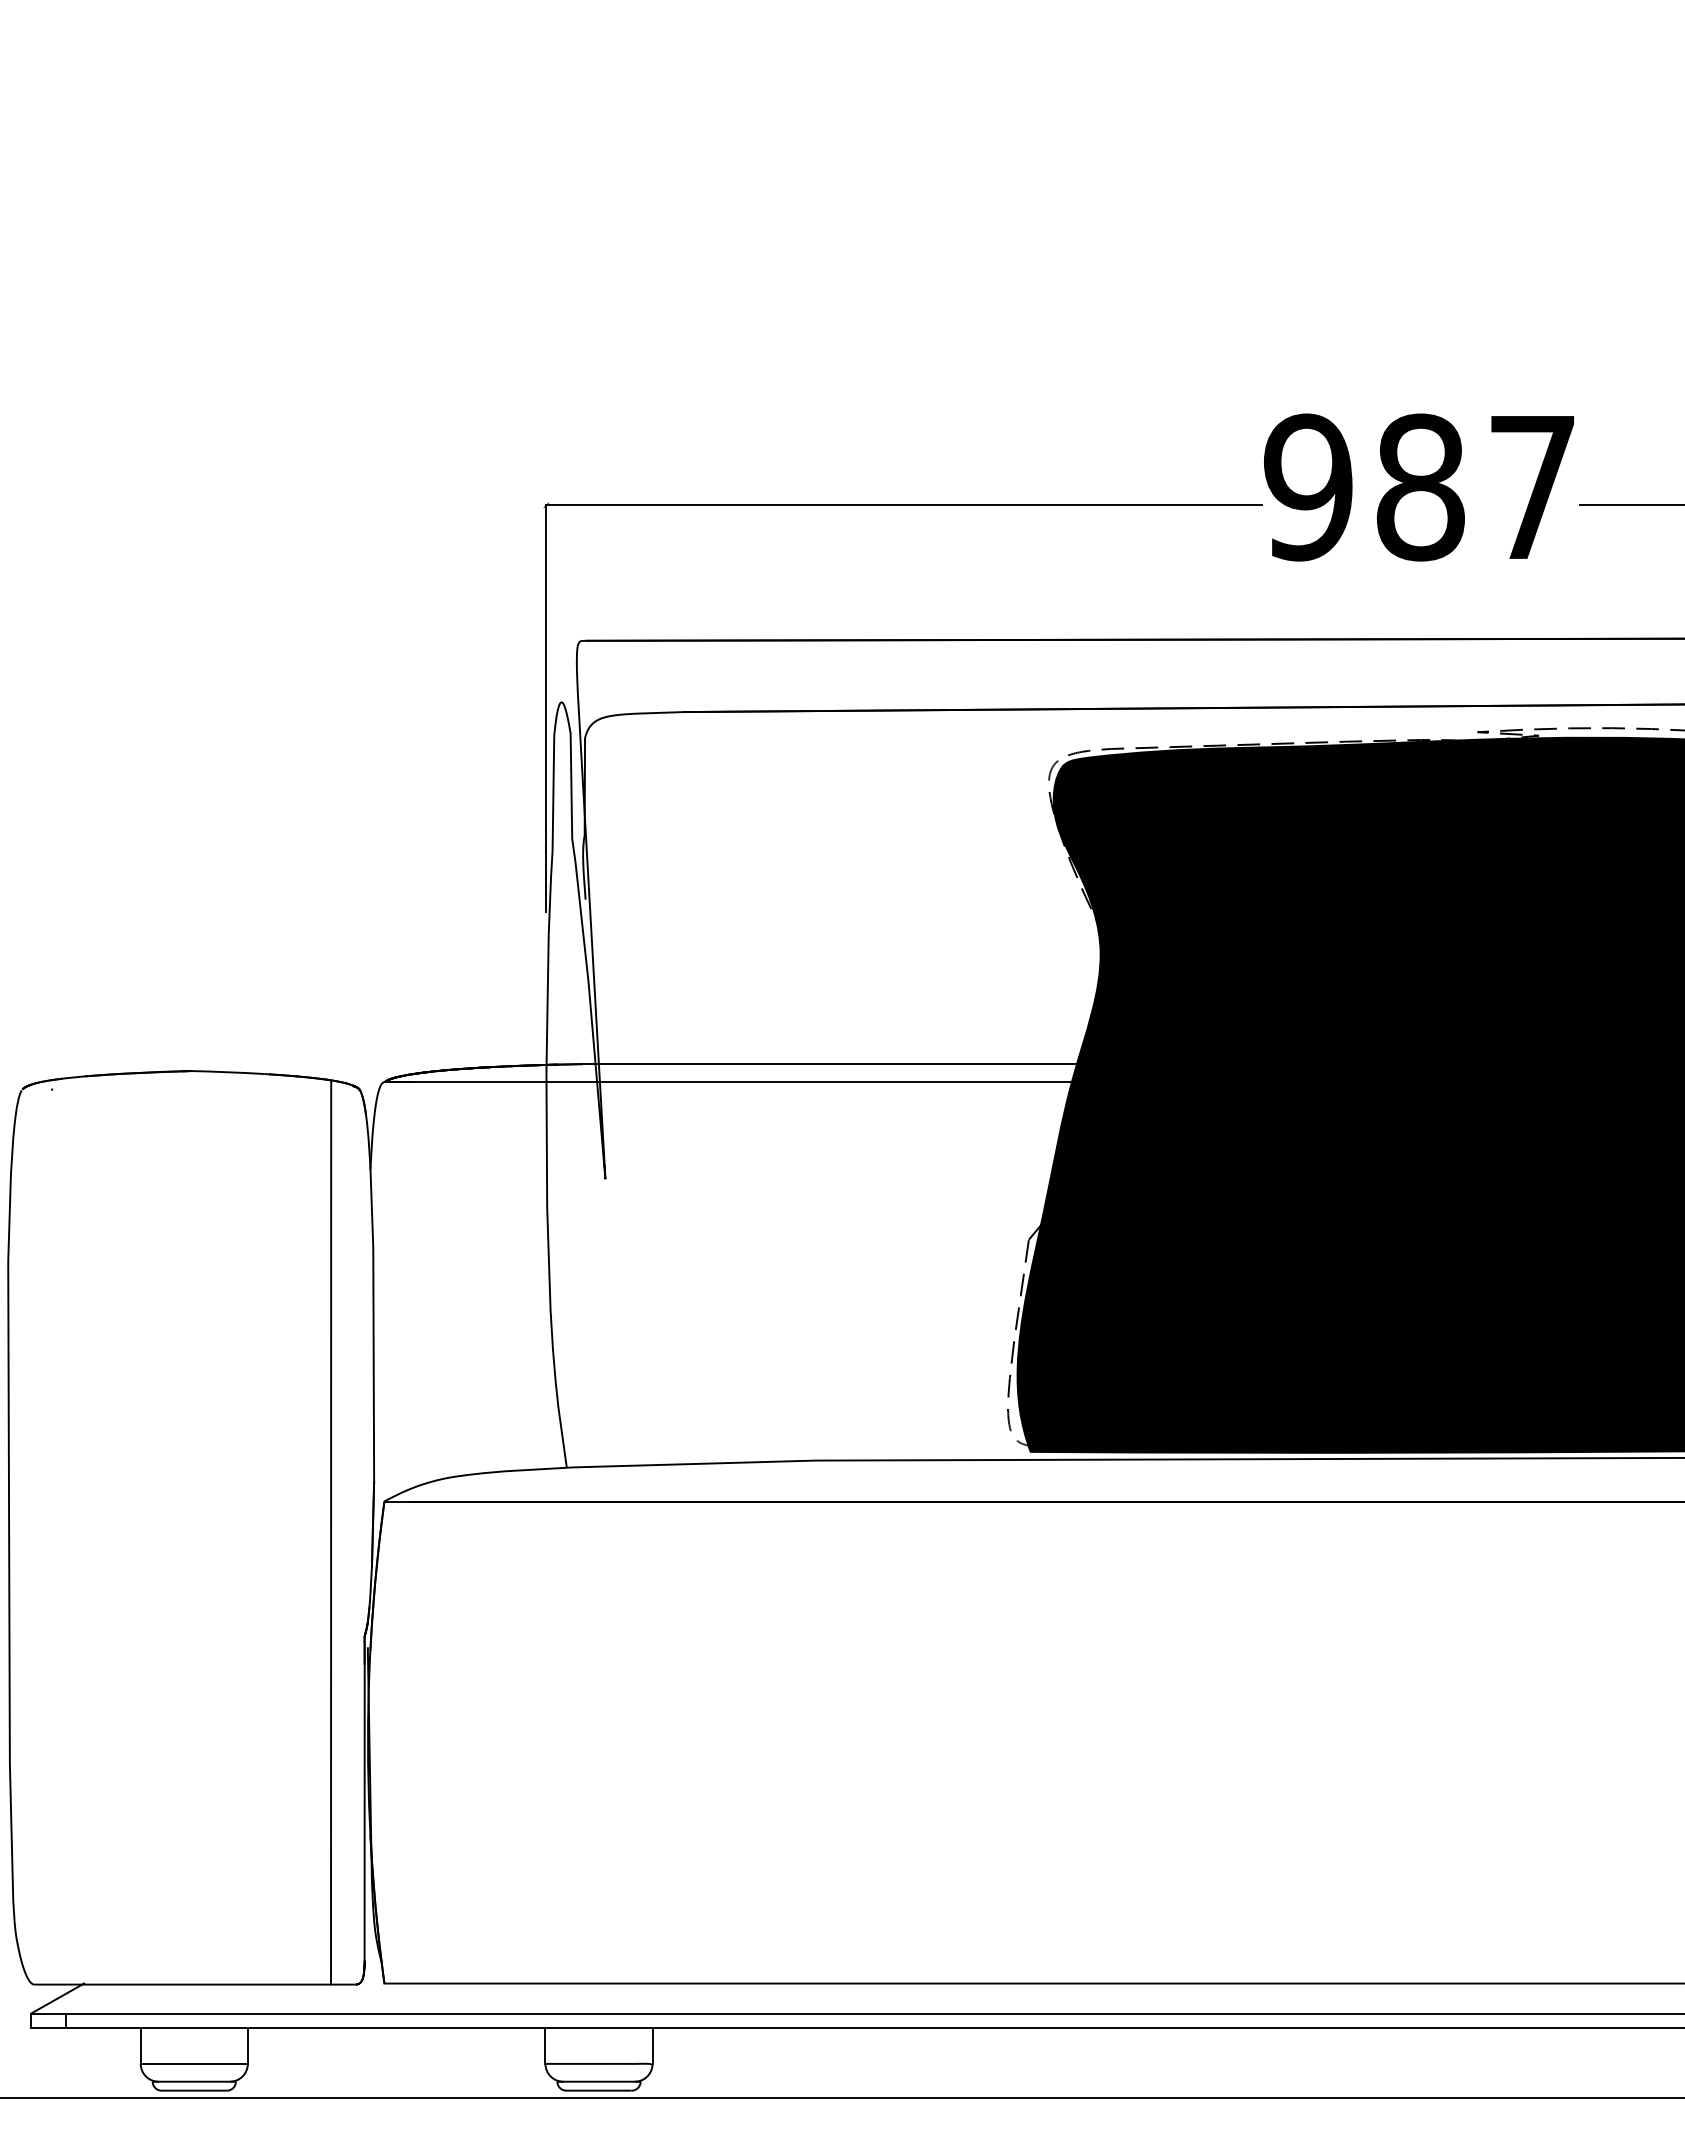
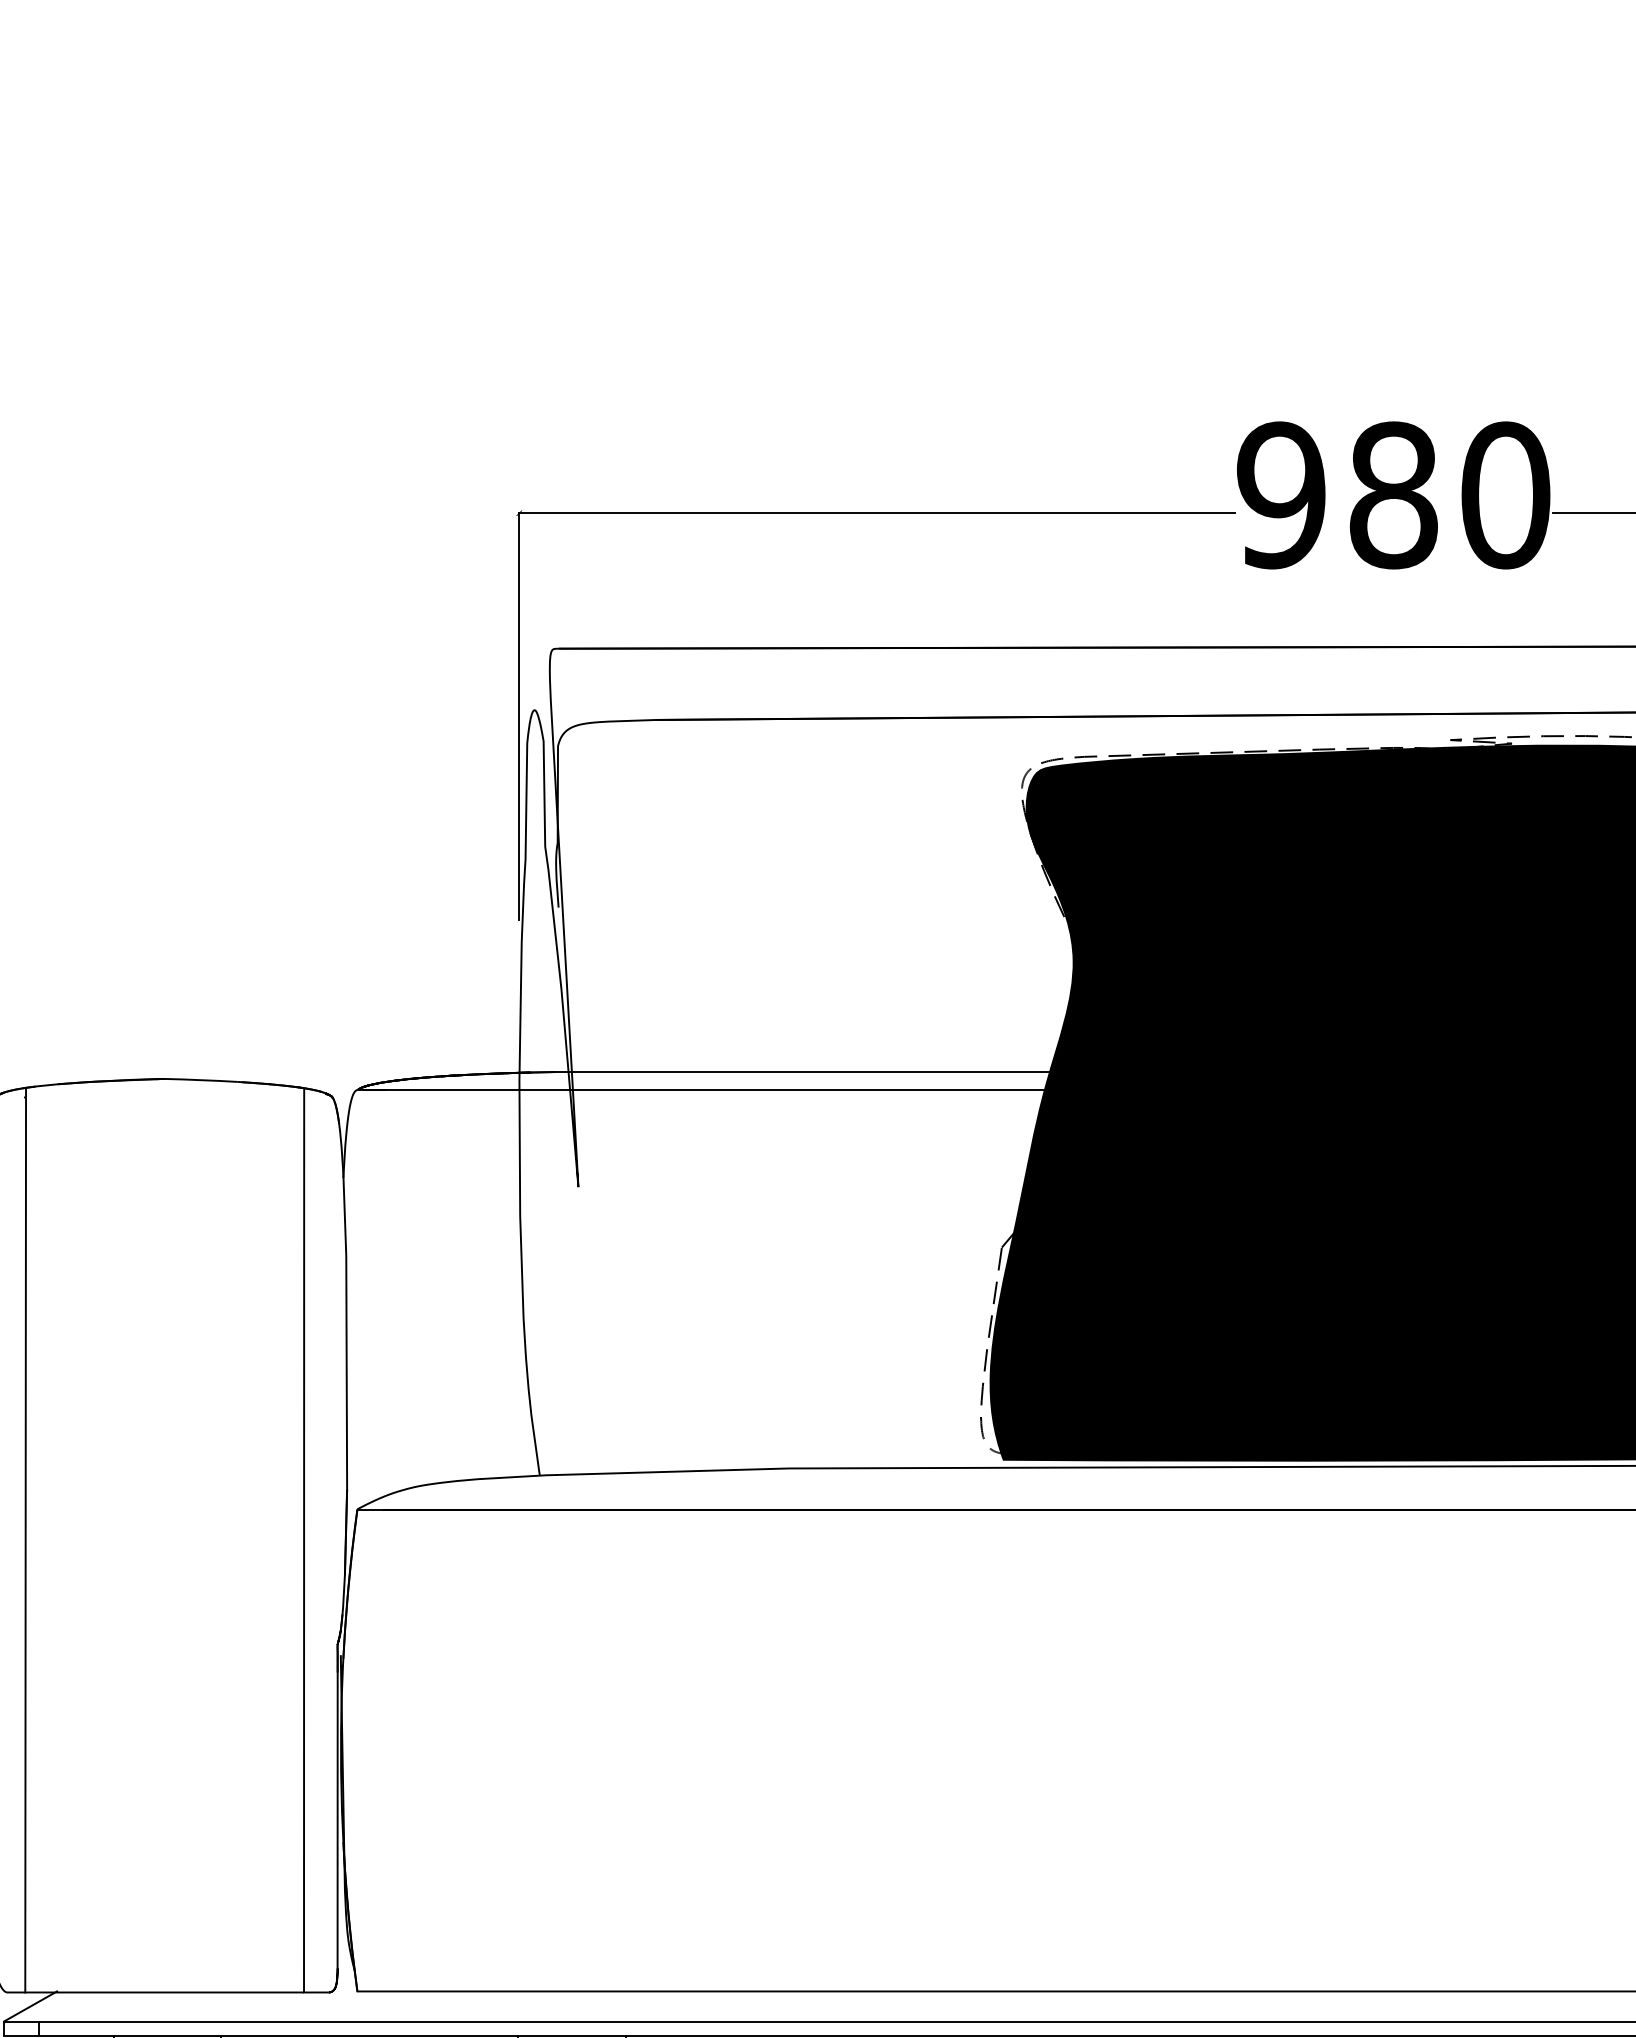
text: (1532, 487) -> (1505, 495), 987 -> 980
line: (52, 1531) -> (25, 1539), added

